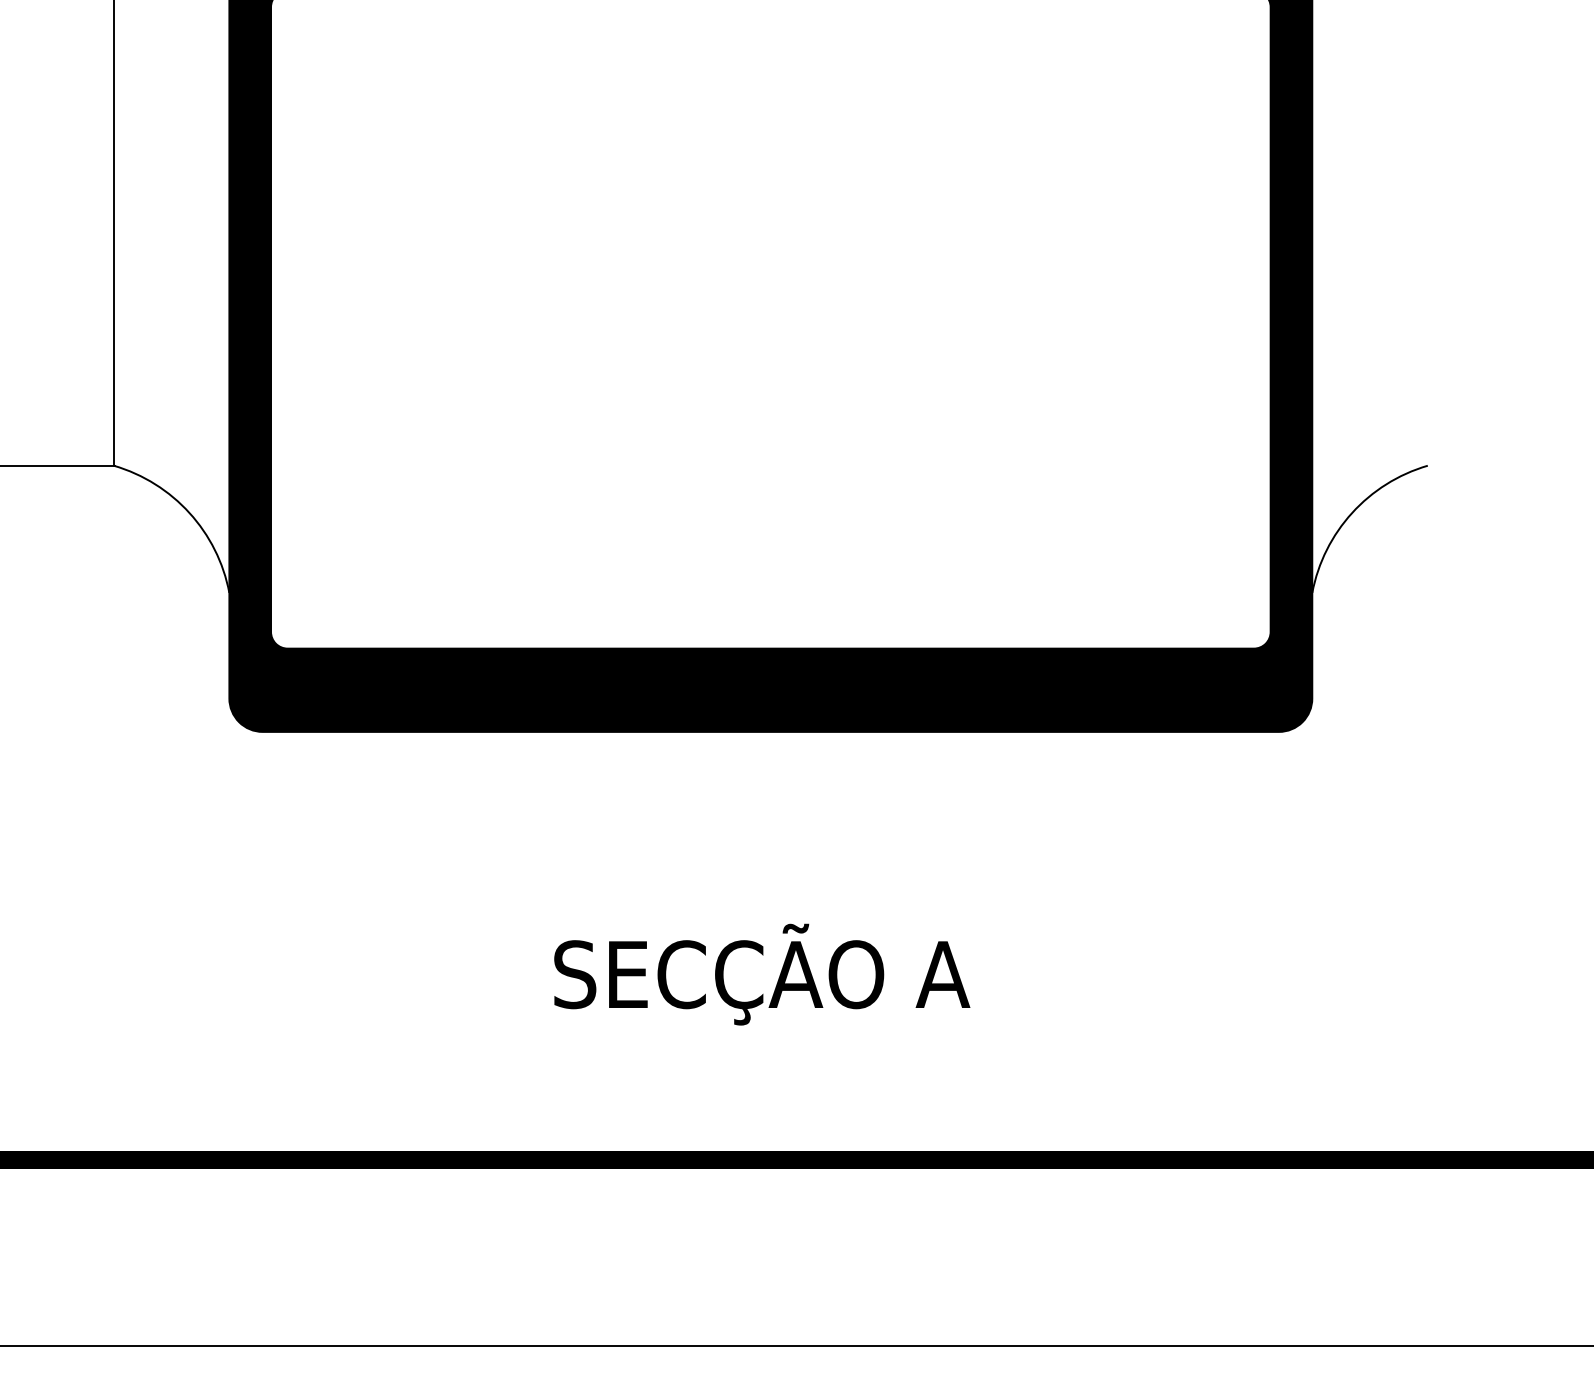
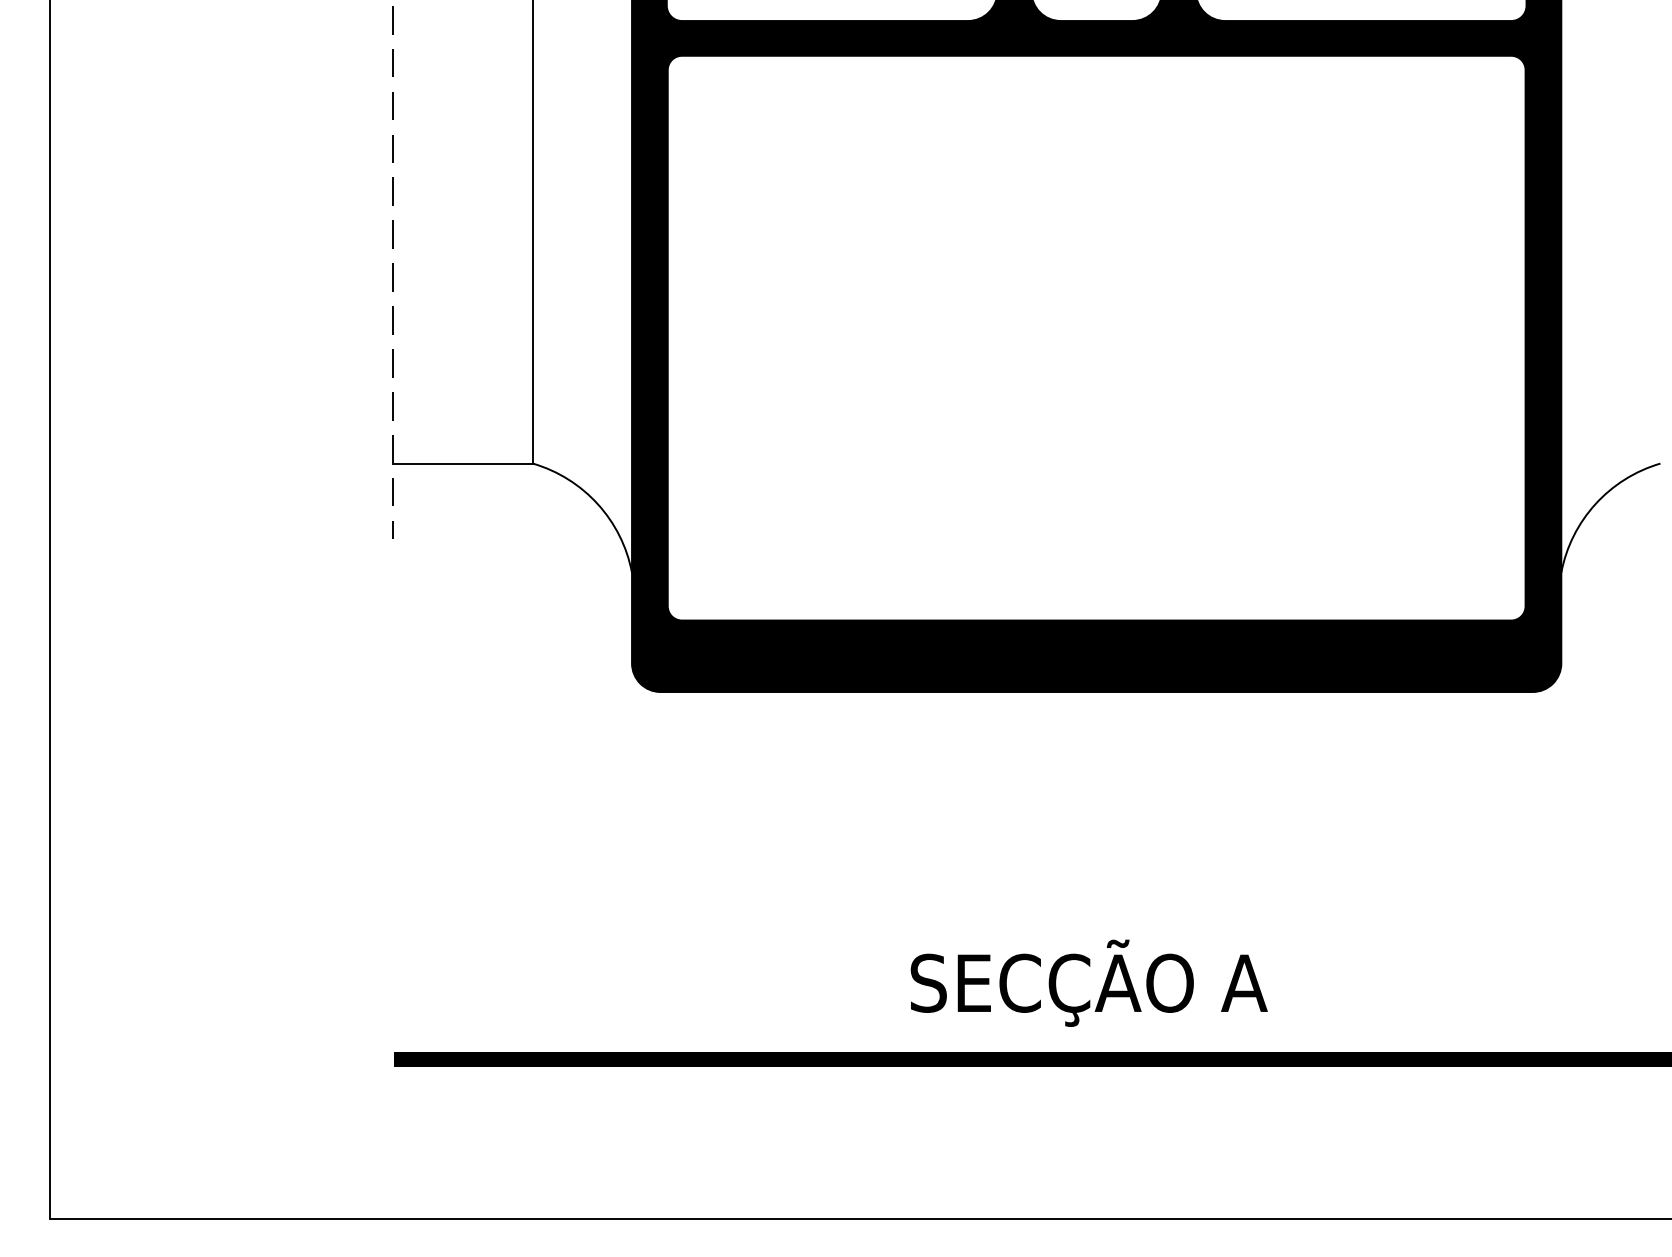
text: (761, 973) -> (1088, 982), moved

